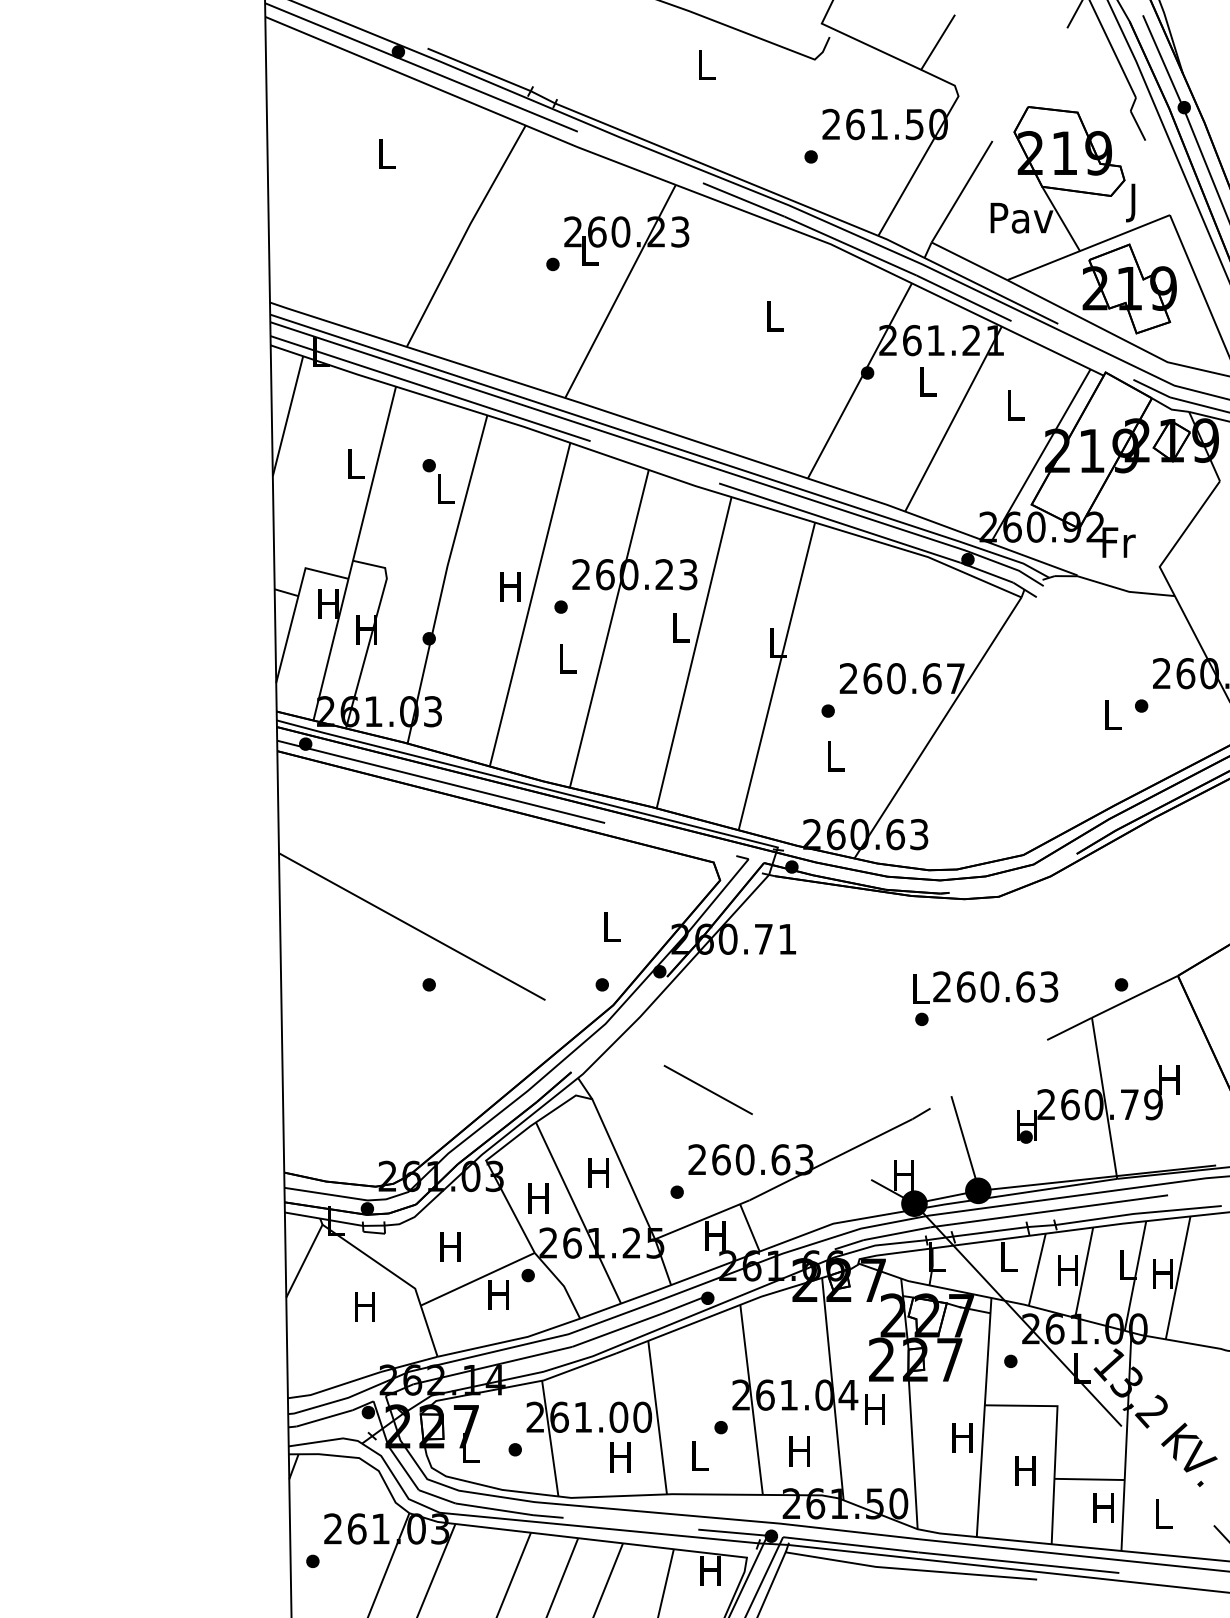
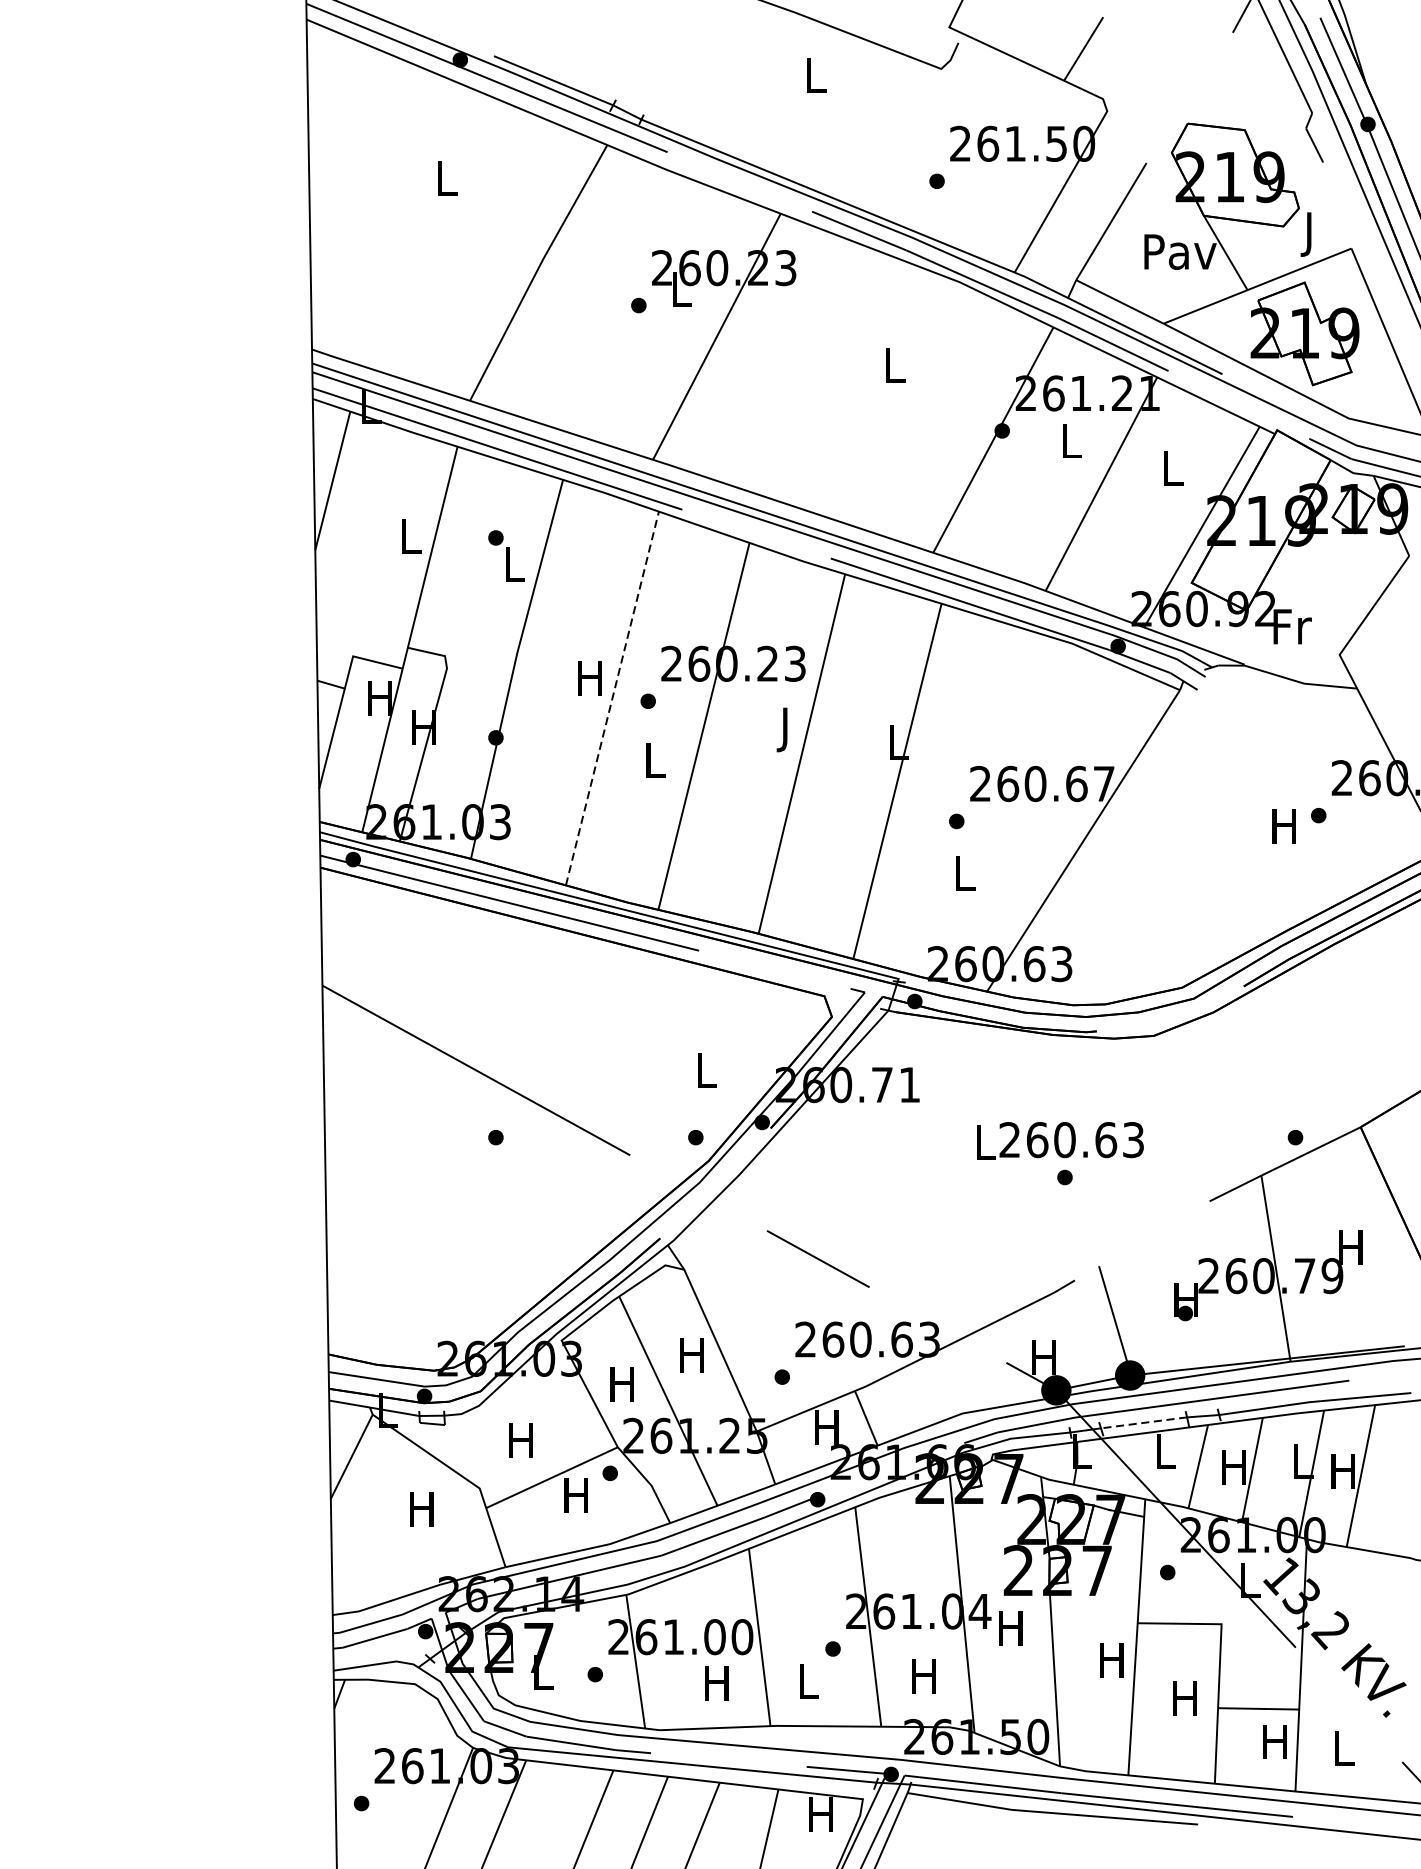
line: (530, 604) -> (612, 698), solid -> dashed
text: (680, 631) -> (786, 729), L -> J
text: (1111, 714) -> (1283, 825), L -> H
text: (985, 987) -> (1059, 1140), moved
line: (990, 1231) -> (1144, 1422), solid -> dashed

